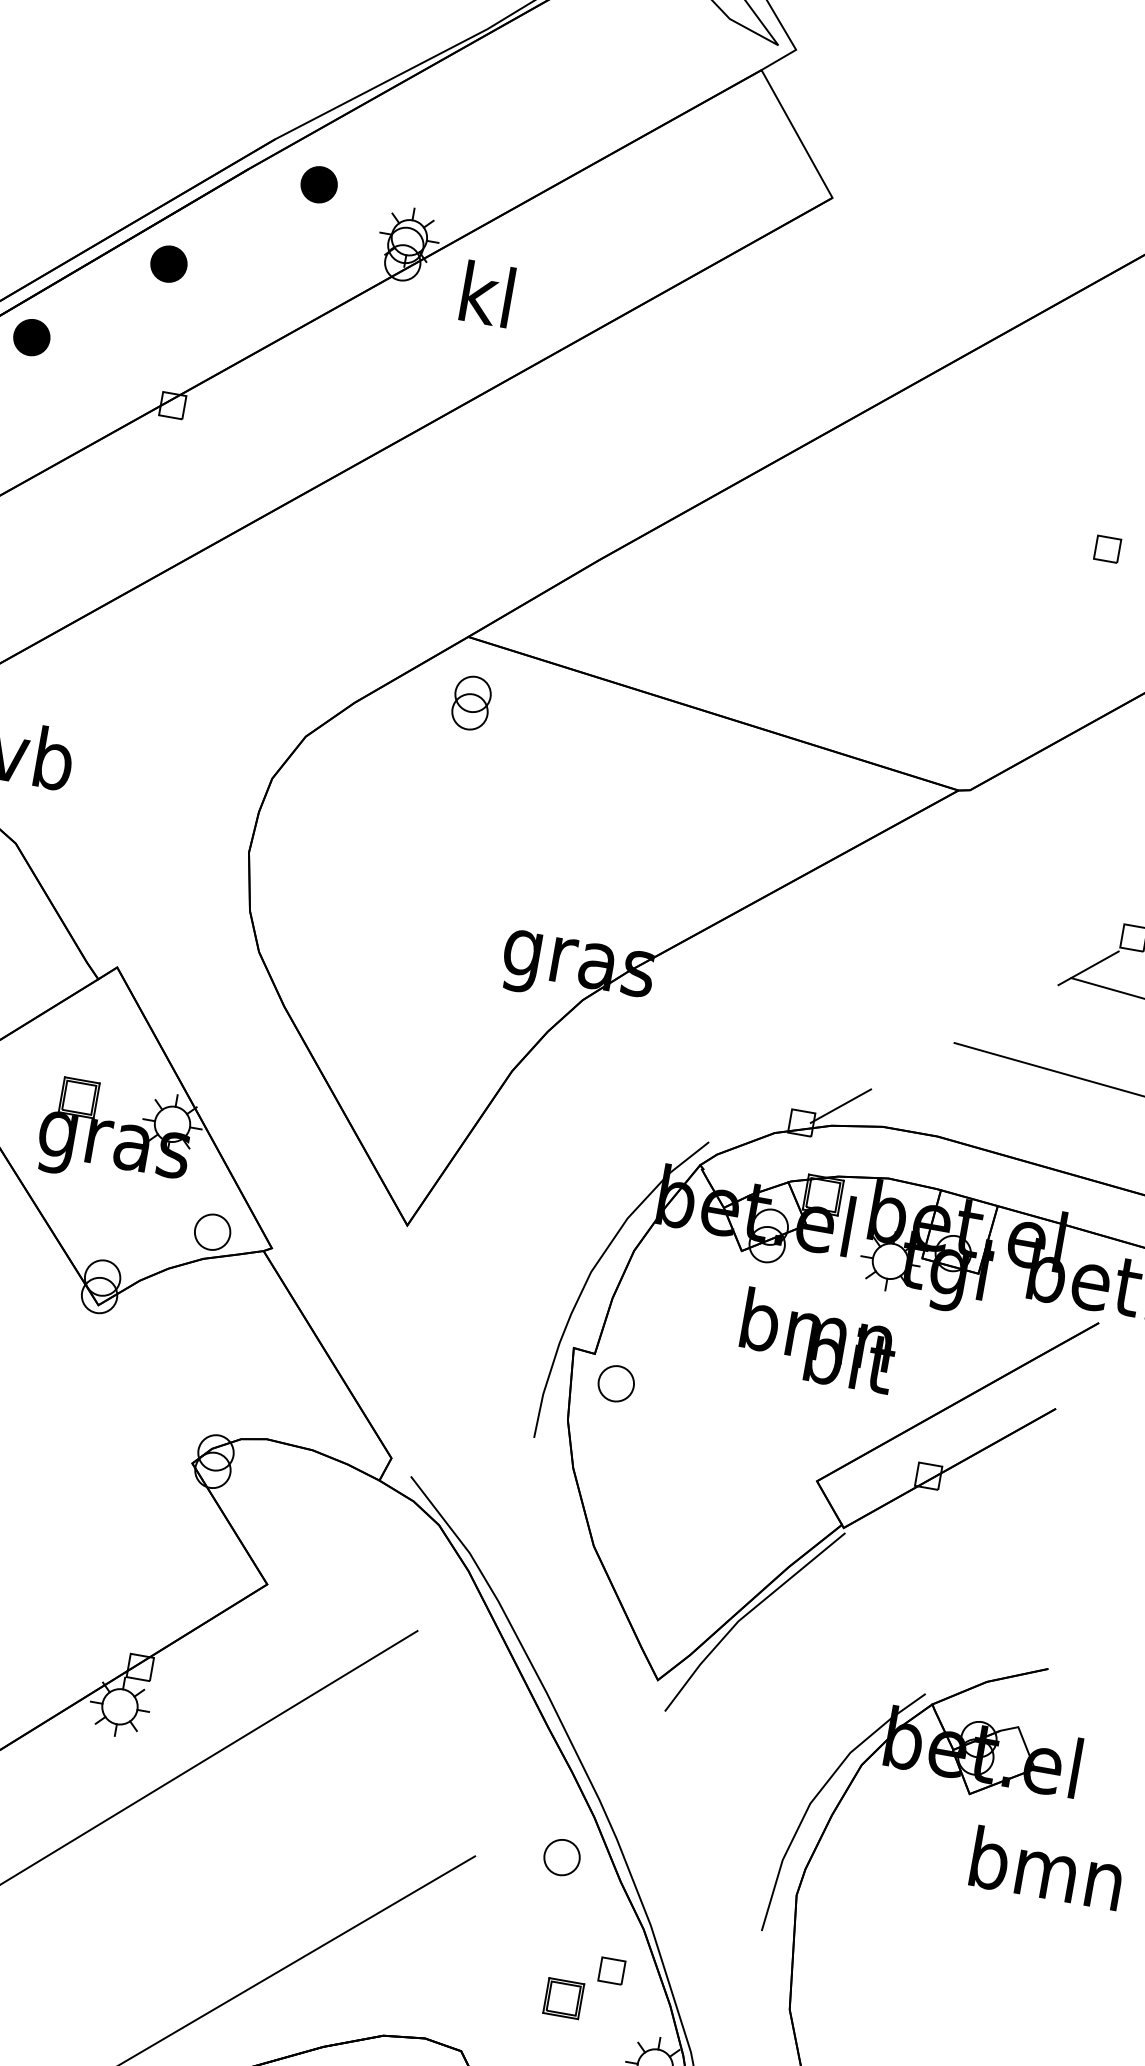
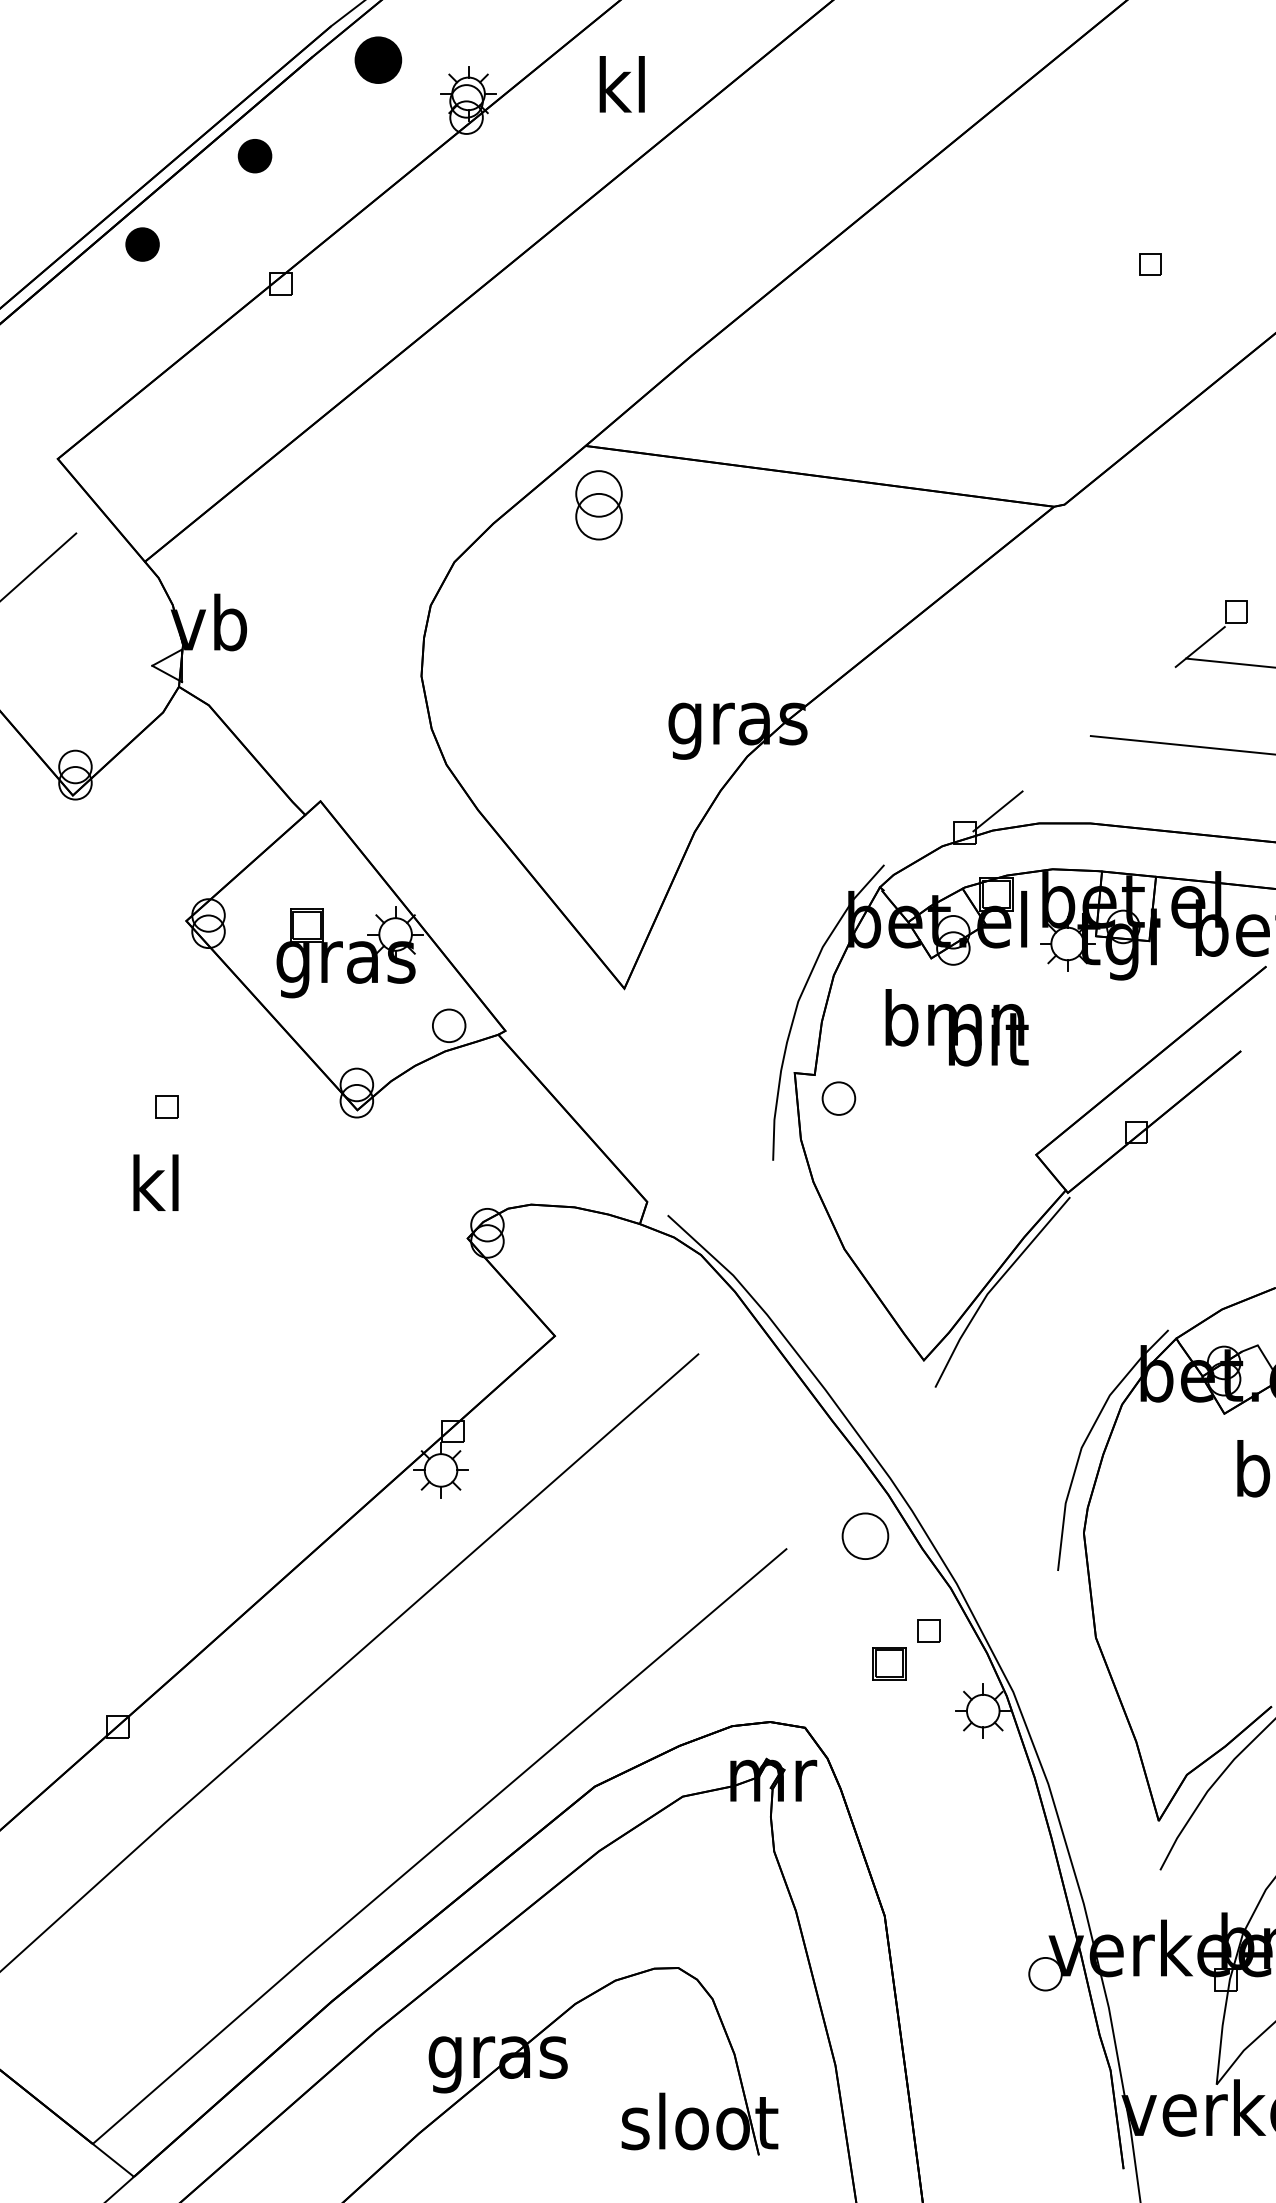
part: (319, 185) -> (378, 60), size x1.4
text: (486, 294) -> (621, 84), moved
part: (471, 703) -> (599, 505), size x1.4
text: (817, 1340) -> (956, 1027), moved
part: (562, 1857) -> (865, 1536), size x1.4

